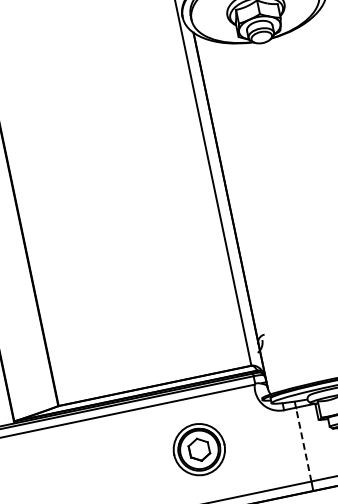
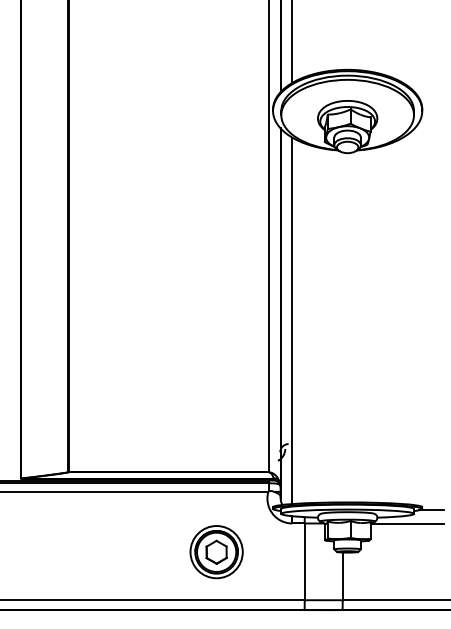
line: (243, 215) -> (292, 320), added
line: (303, 444) -> (304, 561), dashed -> solid
part: (199, 450) -> (216, 552), moved

